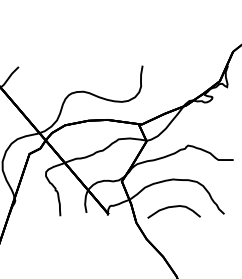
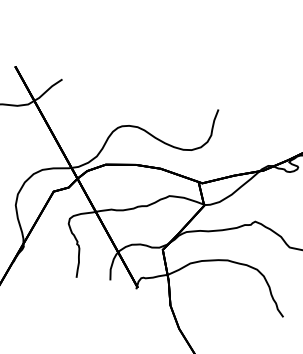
curve: (173, 207) -> (221, 295), removed

